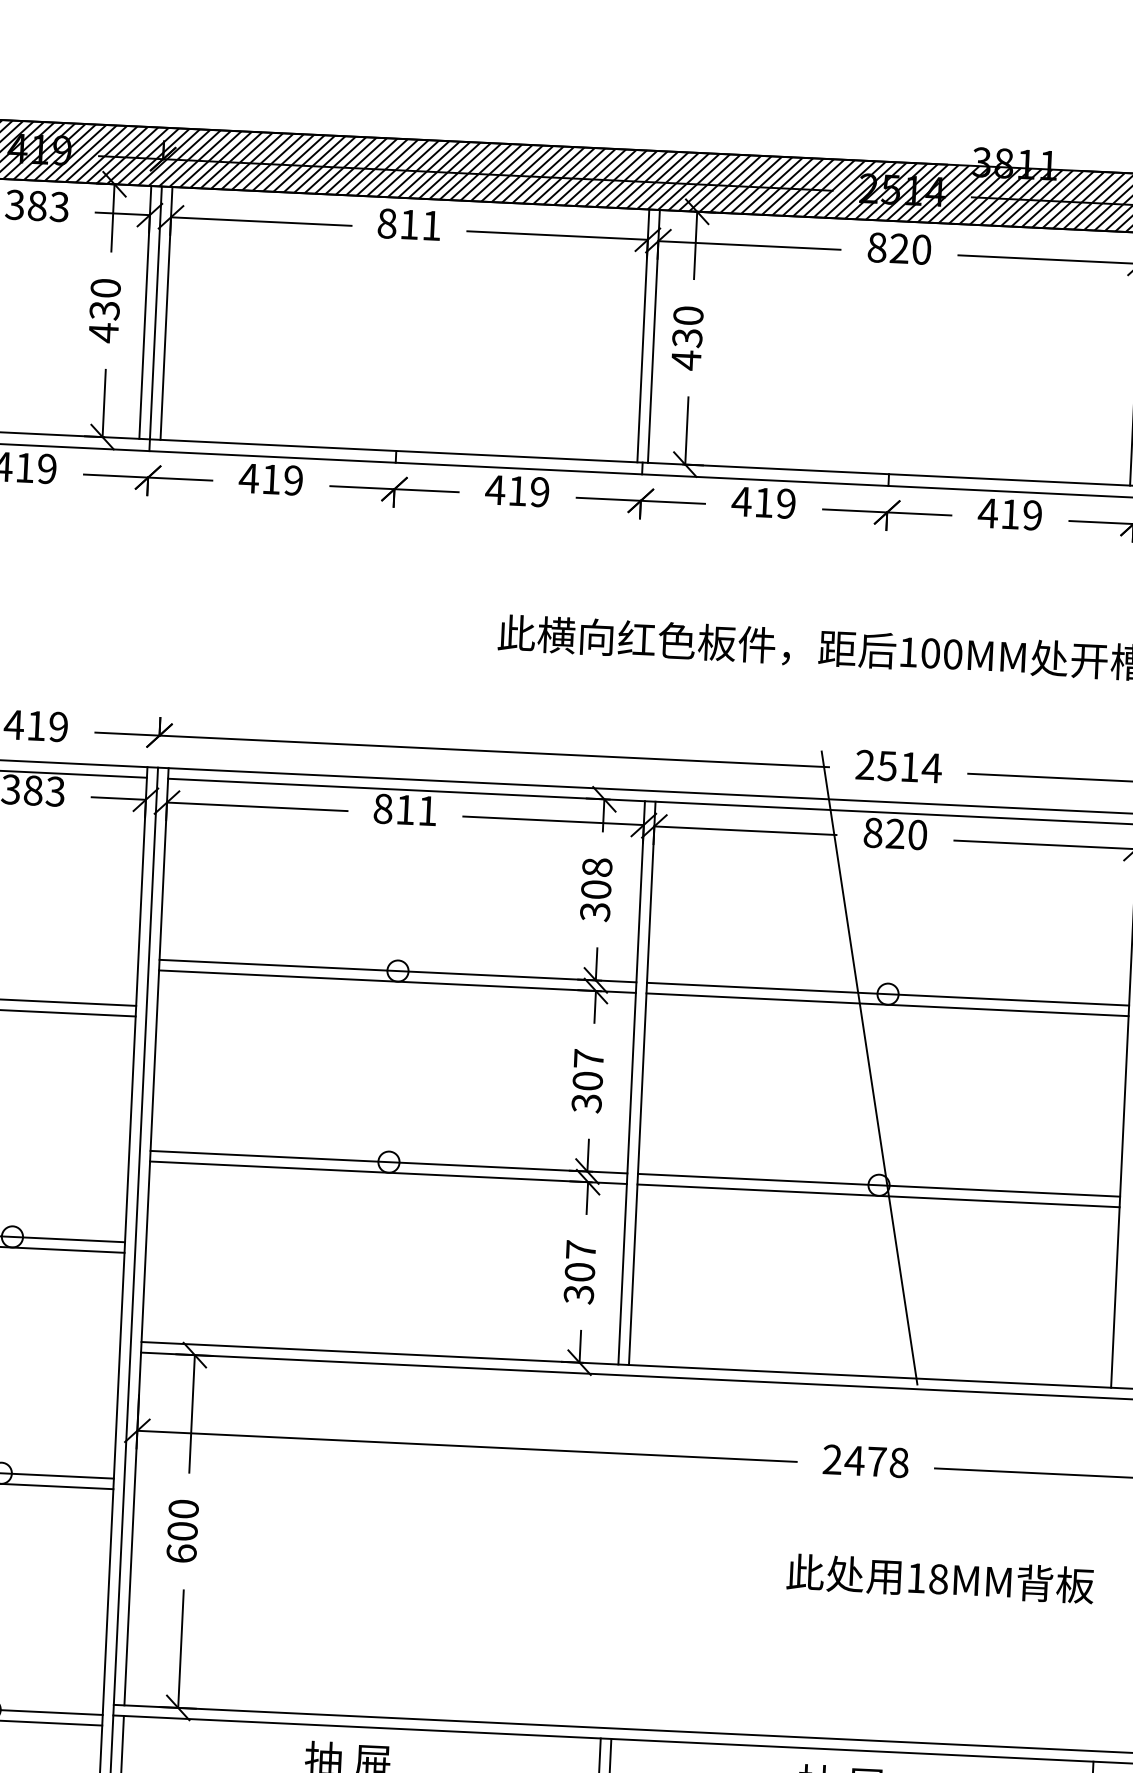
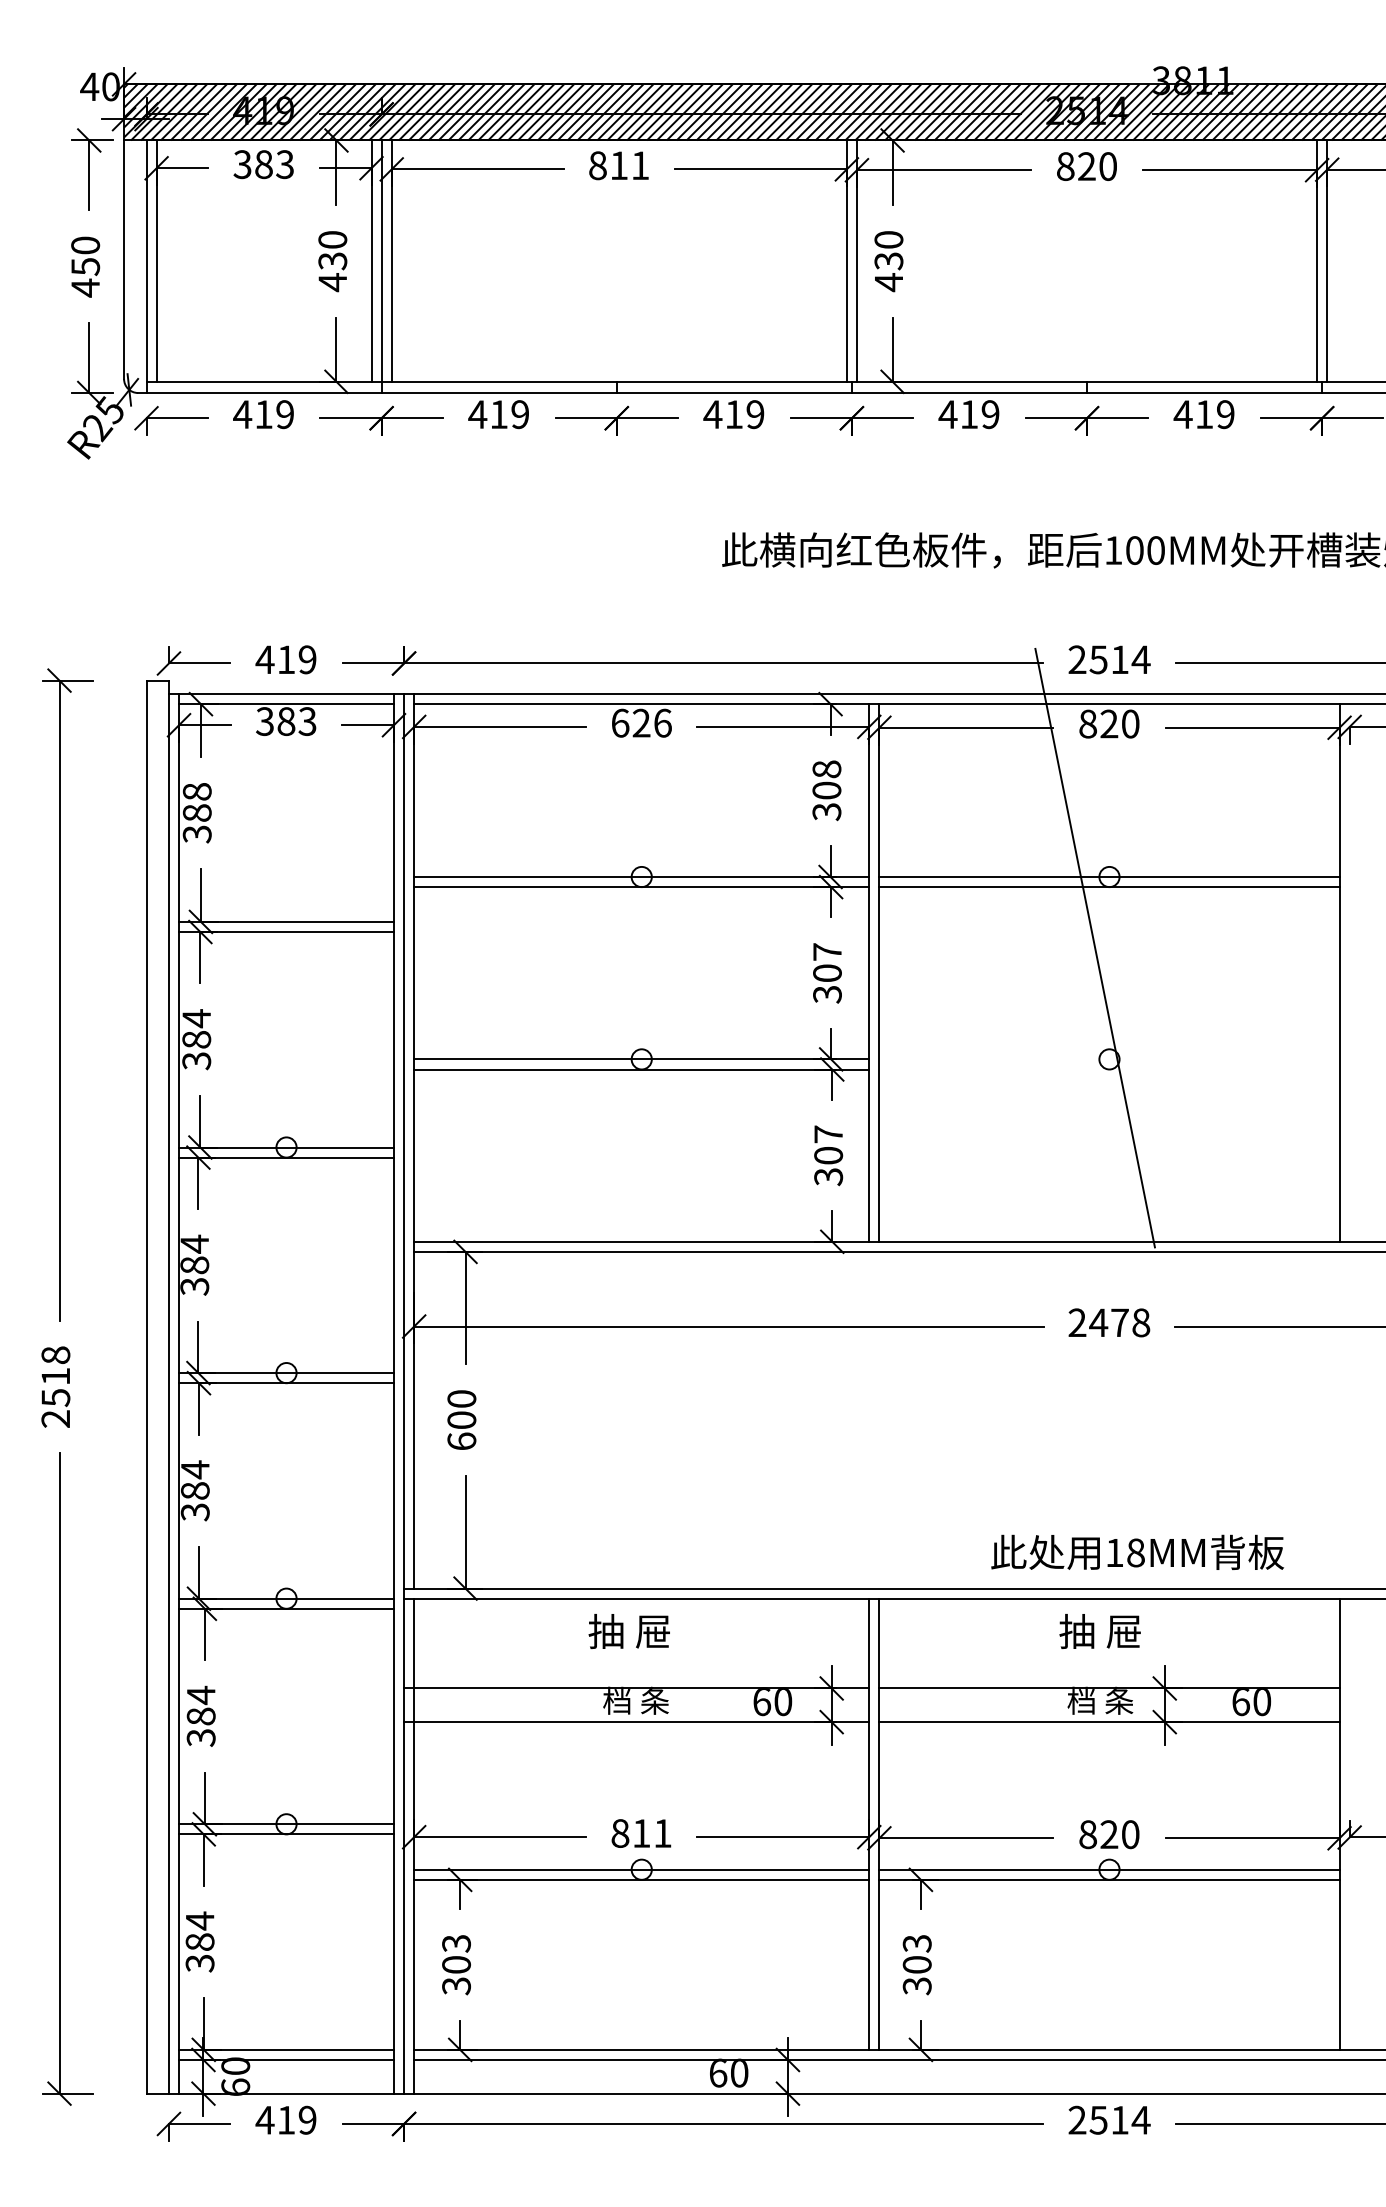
text: (405, 809) -> (641, 722), 811 -> 626
line: (879, 1185) -> (1109, 1059), removed
line: (878, 1195) -> (1109, 1069), removed
text: (940, 1577) -> (1137, 1551), moved

